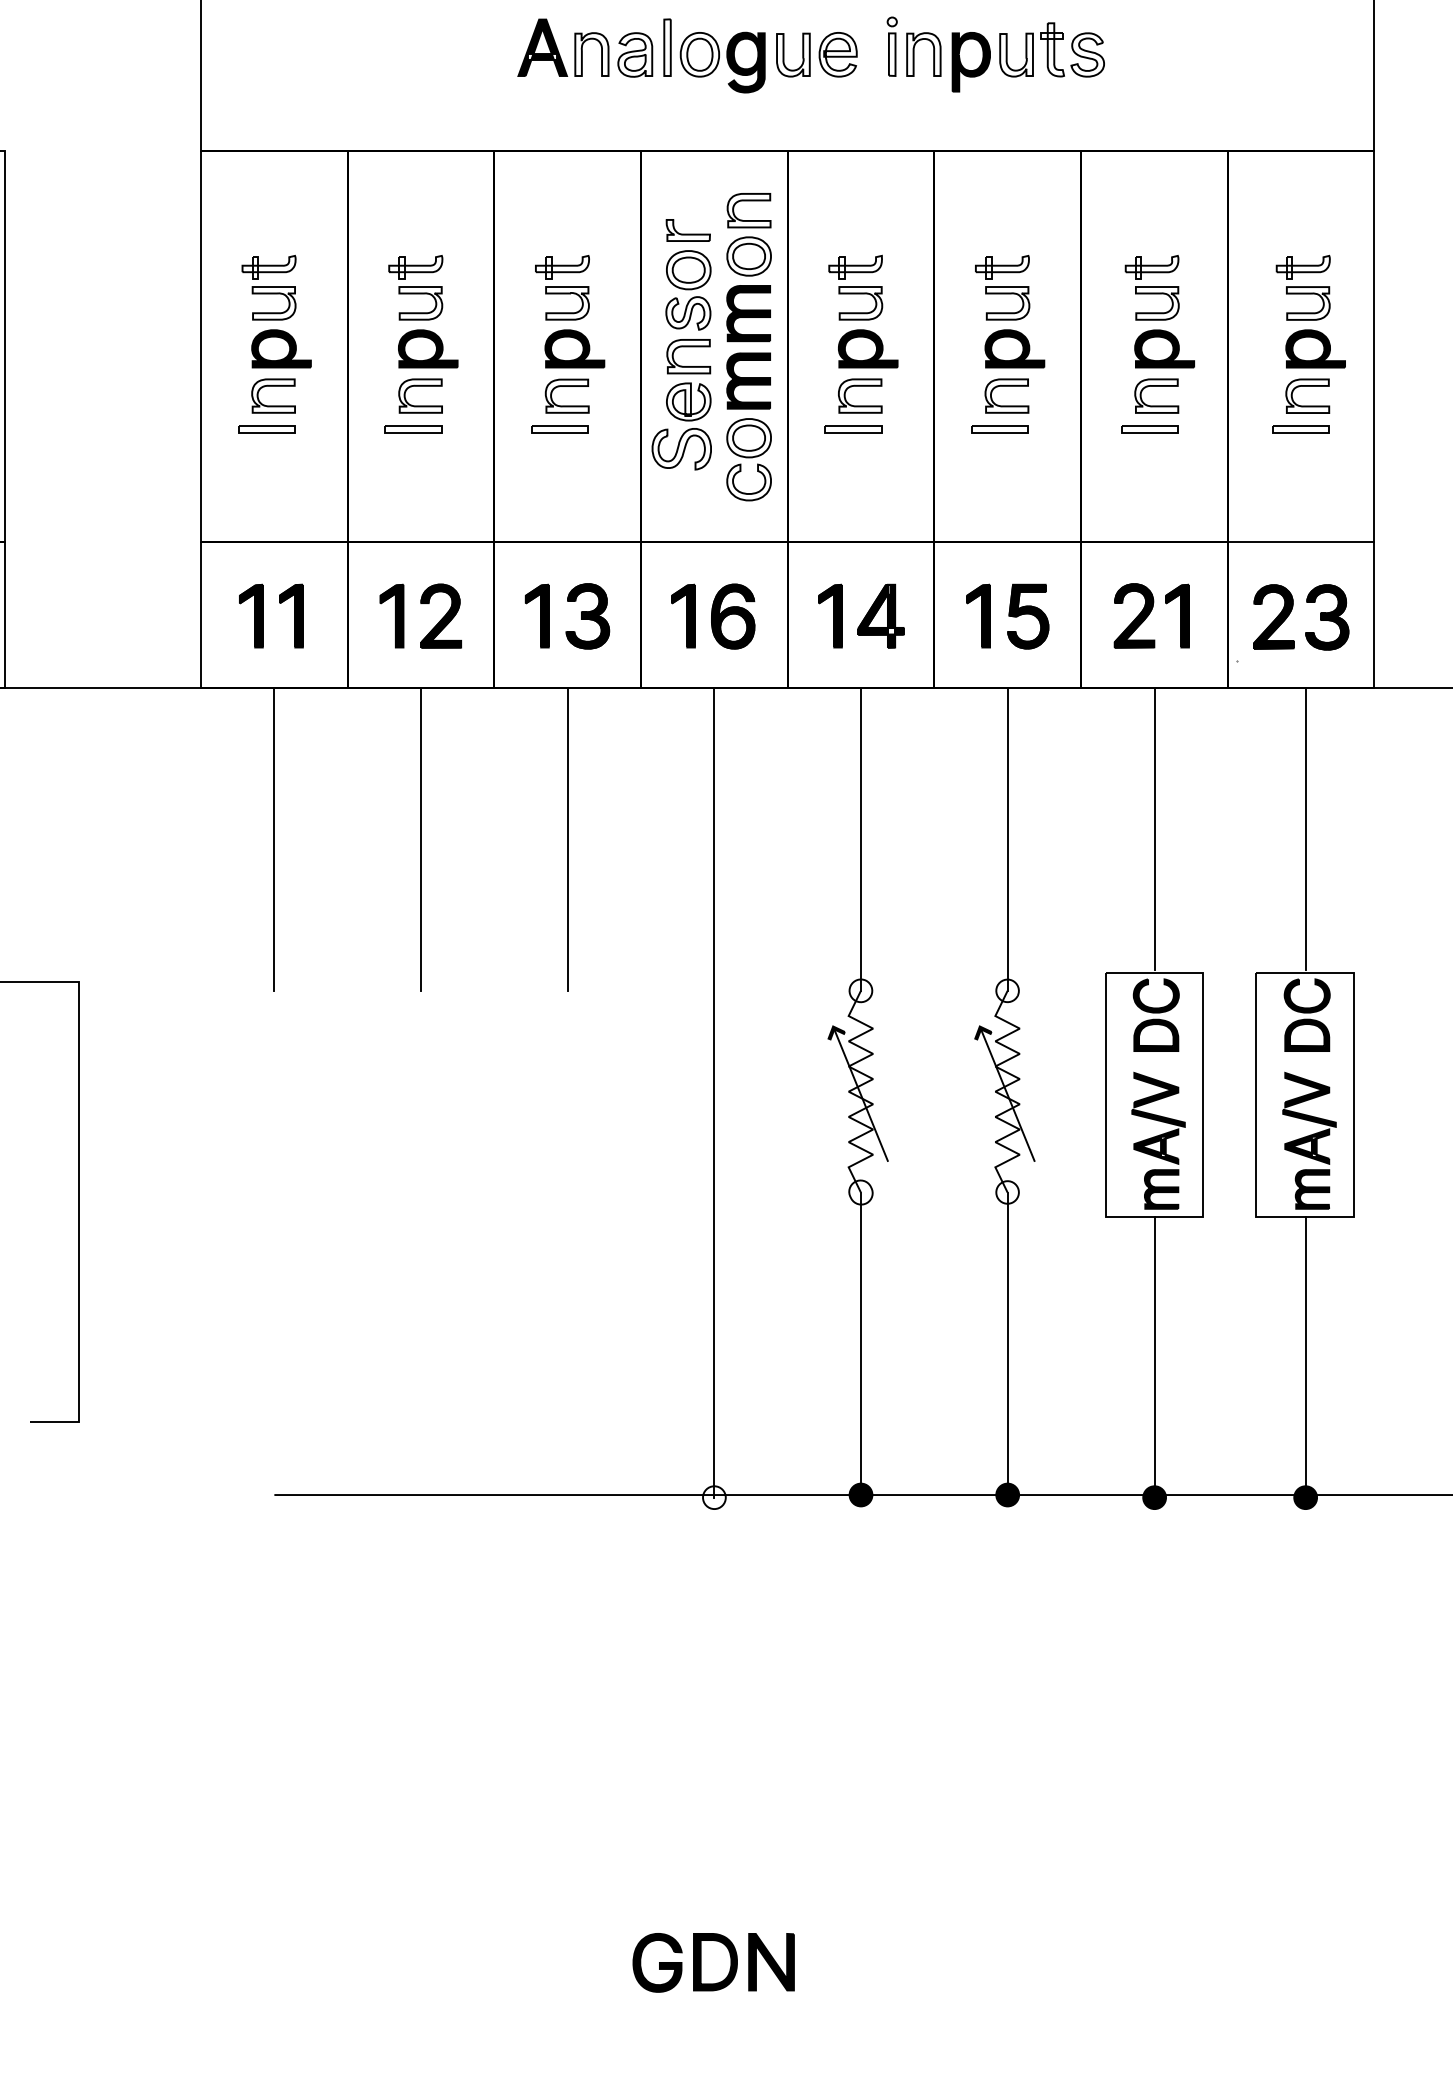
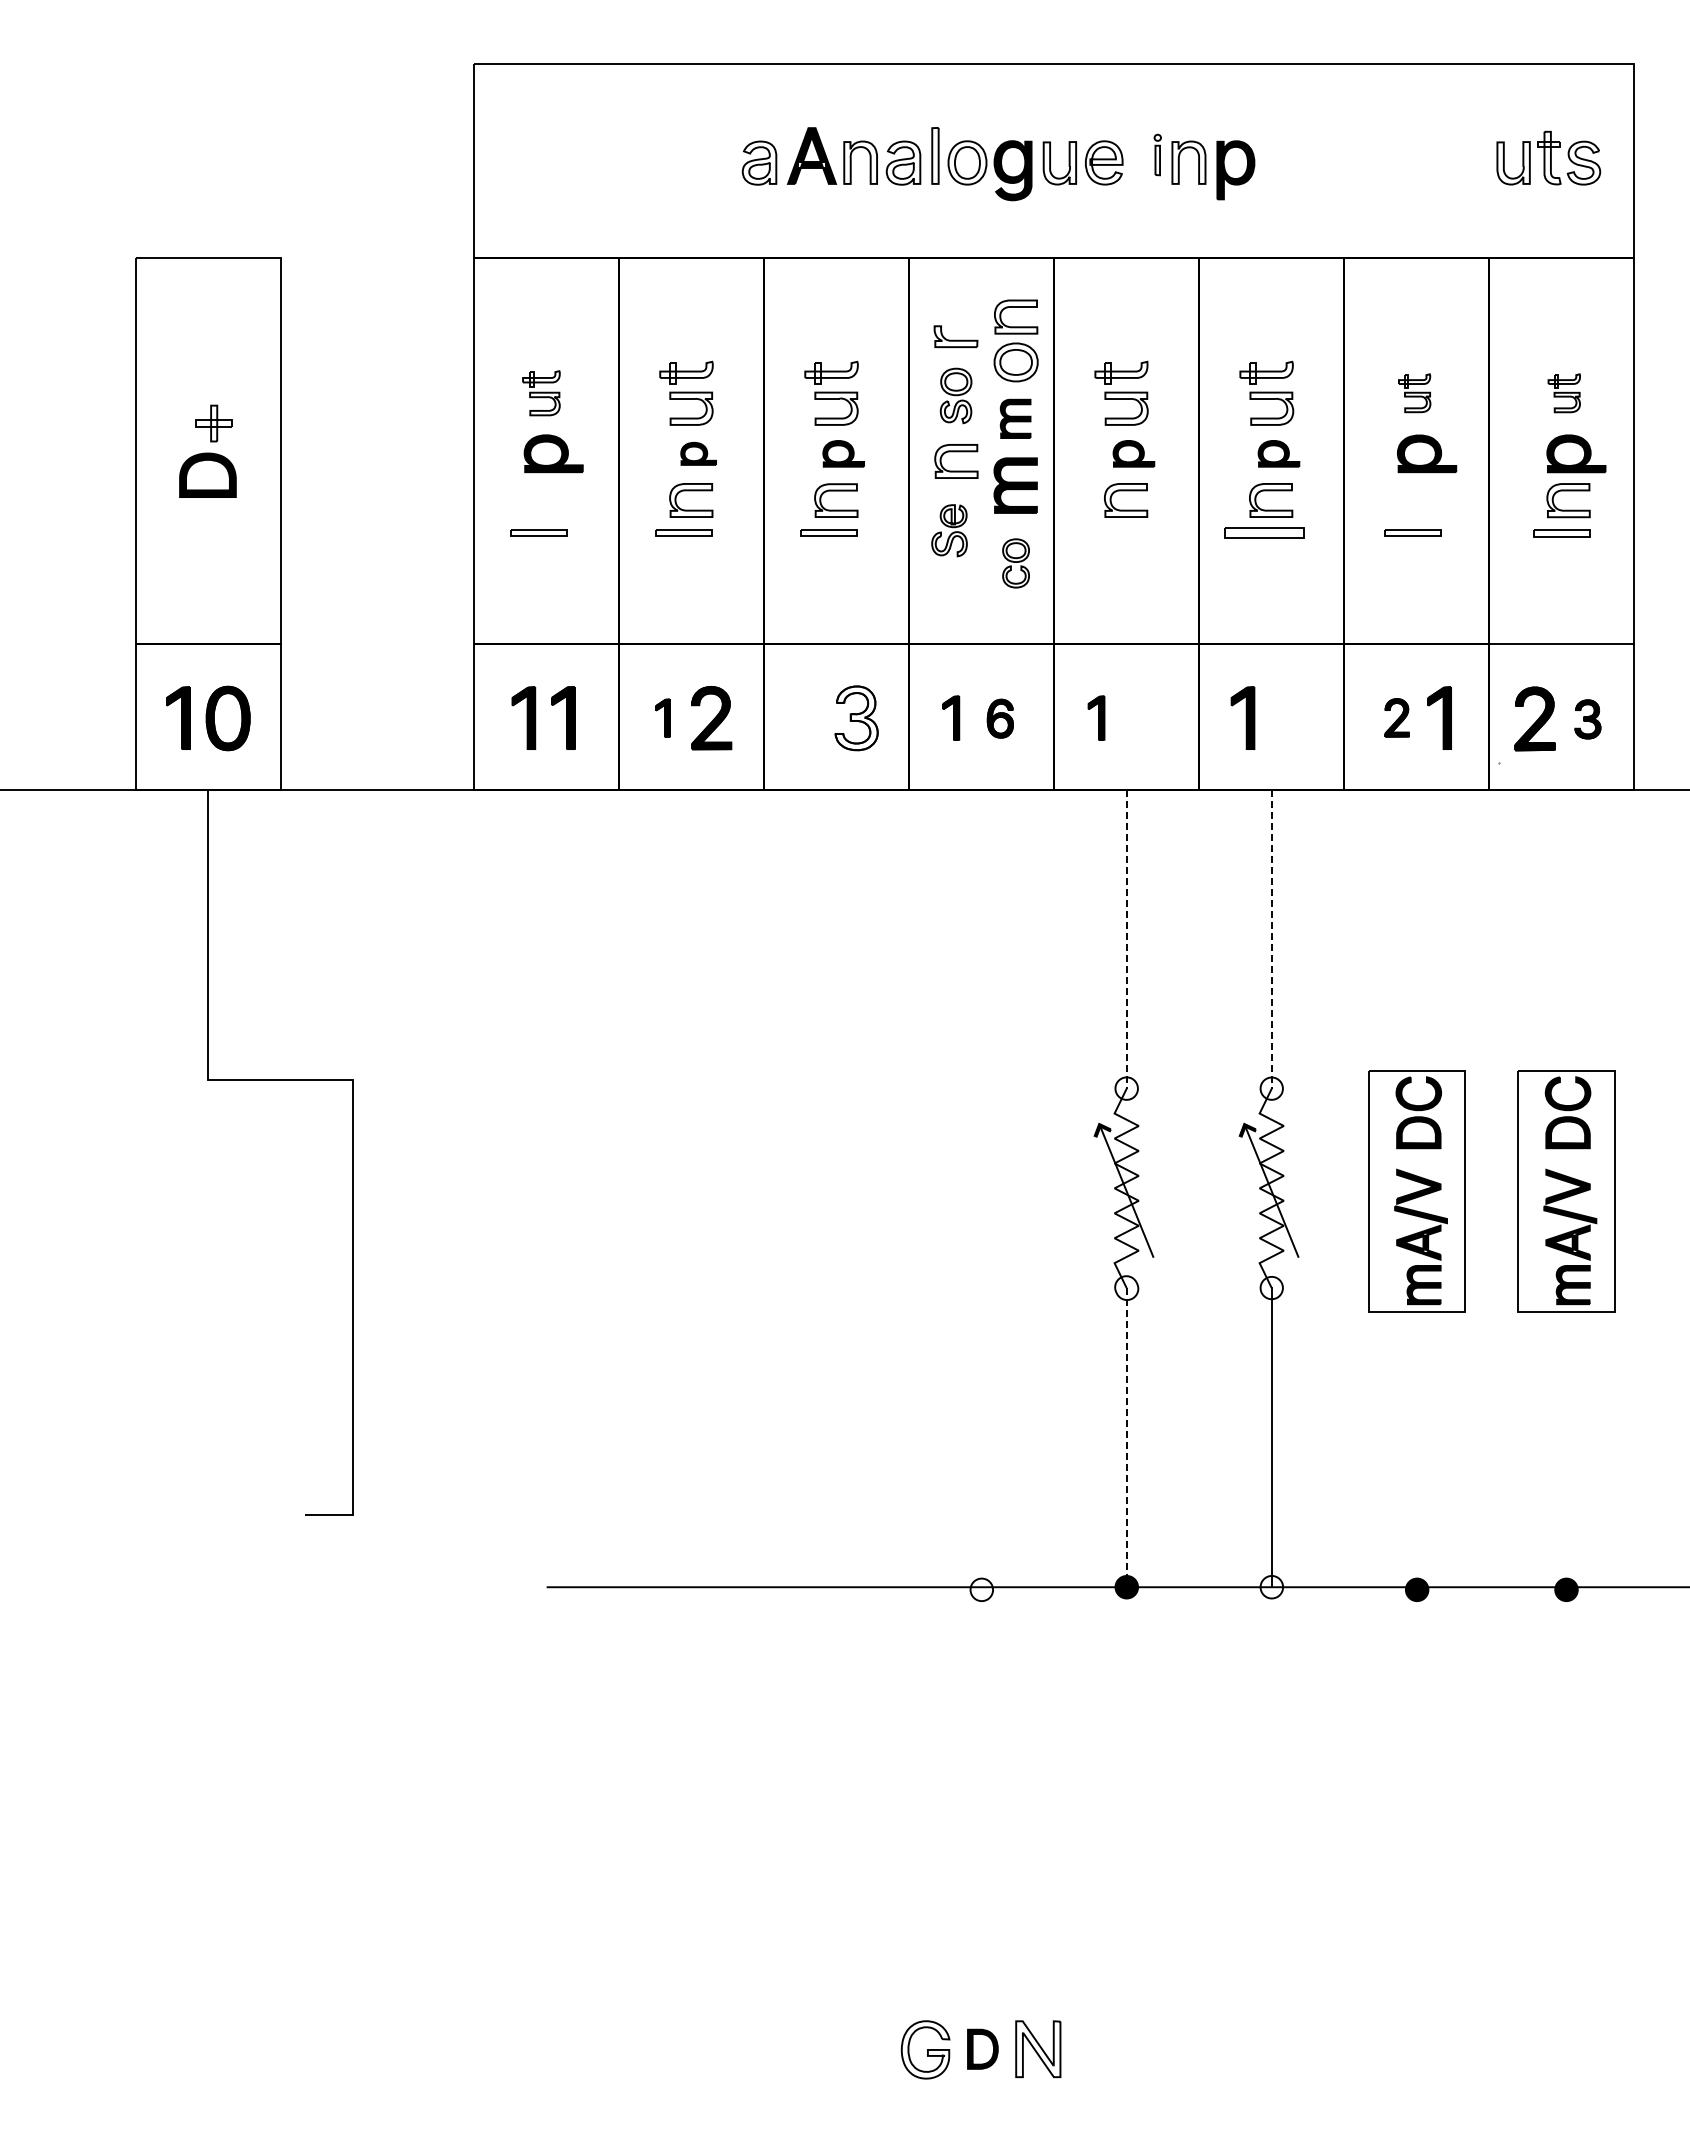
part: (892, 46) -> (1157, 154), size x0.7
part: (1051, 49) -> (1548, 157), moved
part: (489, 54) -> (759, 162), added
part: (269, 286) -> (541, 392), size x0.7
part: (1151, 286) -> (1414, 392), size x0.6
part: (1303, 286) -> (1564, 392), size x0.6
part: (687, 289) -> (955, 395), size x0.7
part: (748, 313) -> (1015, 418), size x0.7
part: (427, 348) -> (698, 453), size x0.6
part: (574, 348) -> (843, 453), size x0.7
part: (867, 348) -> (1133, 453), size x0.7
part: (1014, 348) -> (1278, 453), size x0.7
part: (273, 387) -> (545, 491), removed
part: (1157, 387) -> (1419, 491), removed
part: (681, 426) -> (949, 530), size x0.6
part: (852, 428) -> (1118, 532), removed
part: (999, 428) -> (1263, 532), size x1.4
part: (748, 459) -> (1015, 563), size x0.6
part: (391, 615) -> (662, 717), size x0.6
part: (537, 615) -> (806, 717), removed
part: (683, 615) -> (951, 717), size x0.7
part: (830, 615) -> (1096, 717), size x0.7
part: (1133, 615) -> (1396, 717), size x0.6
fill: (587, 616) -> (856, 718), removed
part: (733, 616) -> (1000, 718), size x0.6
part: (880, 616) -> (1146, 718), removed
part: (1027, 616) -> (1291, 718), removed
part: (1326, 617) -> (1587, 719), size x0.6
line: (1154, 828) -> (1417, 928), removed
line: (1305, 828) -> (1566, 928), removed
line: (274, 839) -> (546, 938), removed
line: (420, 839) -> (691, 938), removed
line: (567, 839) -> (836, 938), removed
line: (860, 840) -> (1126, 939), solid -> dashed
line: (1007, 840) -> (1271, 939), solid -> dashed
line: (714, 1092) -> (981, 1189), removed
line: (860, 1343) -> (1126, 1437), solid -> dashed
line: (1154, 1356) -> (1417, 1450), removed
line: (1305, 1356) -> (1566, 1450), removed
fill: (1007, 1494) -> (1271, 1586), removed
fill: (657, 1962) -> (925, 2049), removed
part: (715, 1962) -> (982, 2049), size x0.7
fill: (771, 1962) -> (1038, 2049), removed

